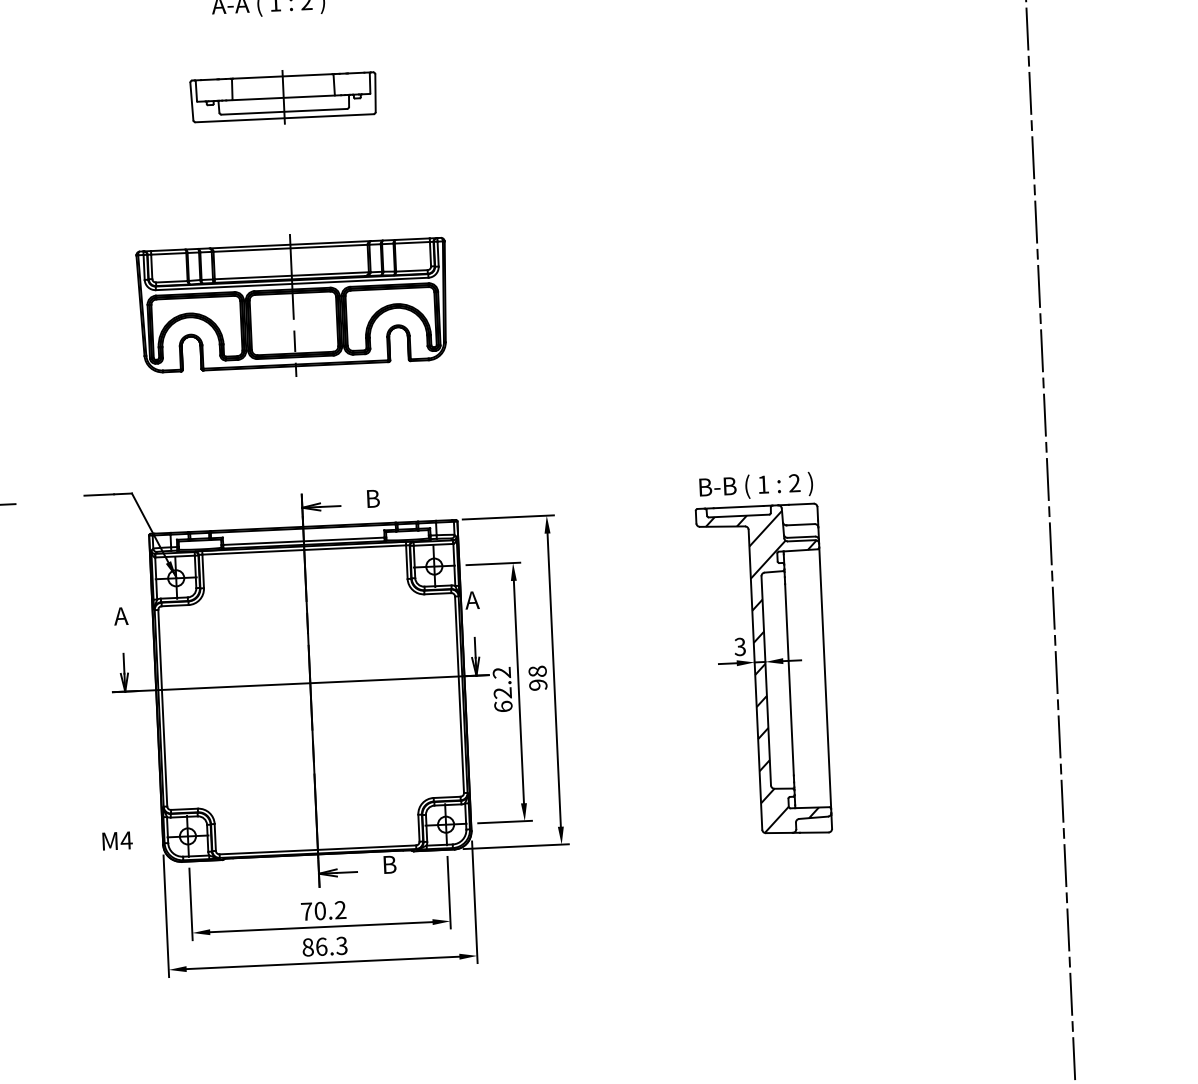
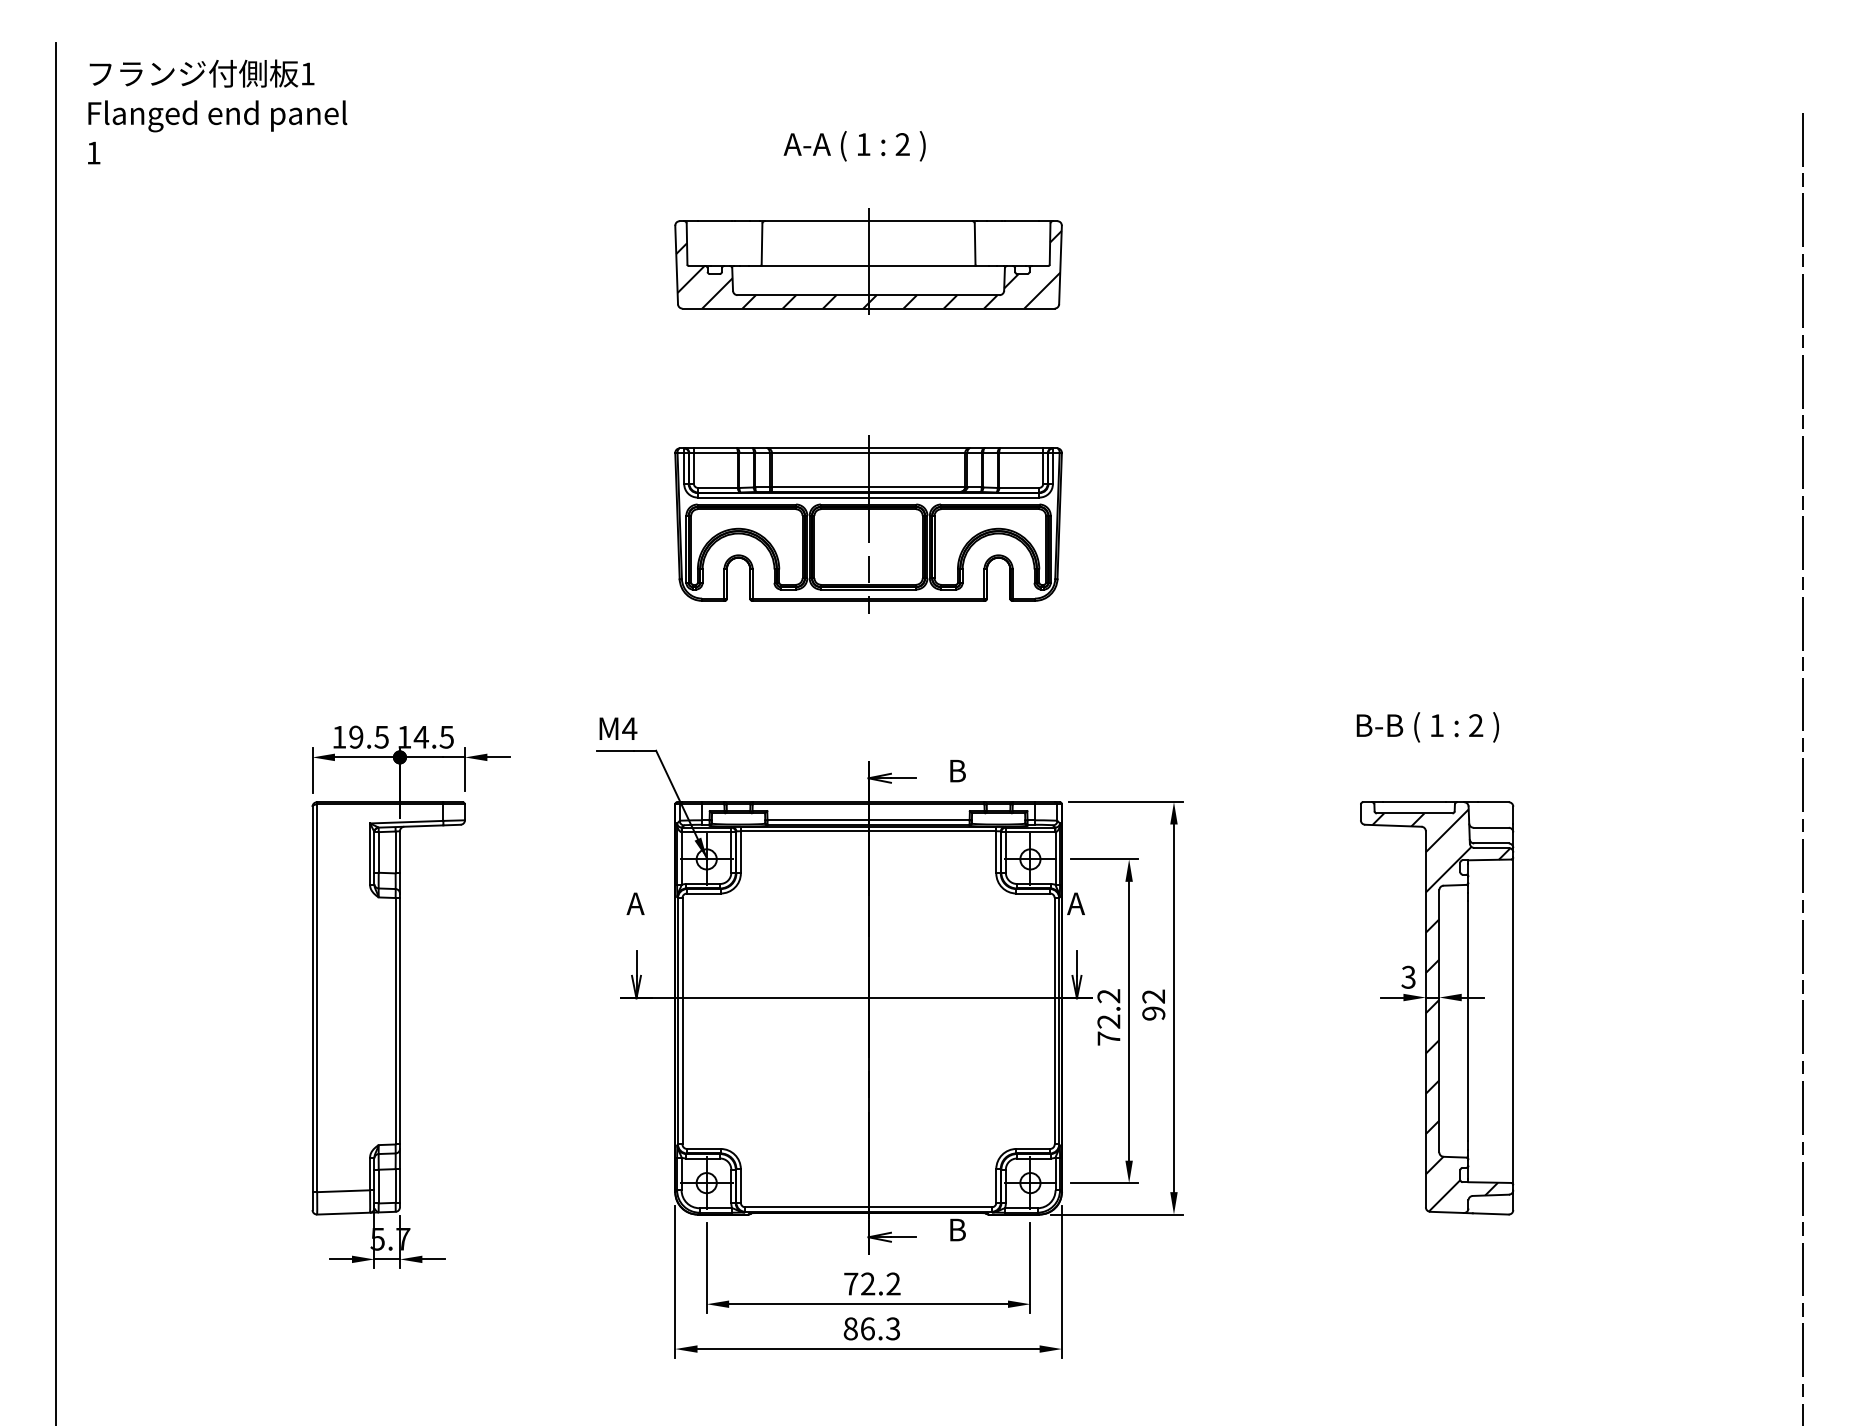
part: (283, 95) -> (868, 261), size x1.67
text: (755, 486) -> (1427, 727), moved
text: (537, 671) -> (1153, 996), 98 -> 92
text: (503, 706) -> (1108, 1038), 62.2 -> 72.2
text: (117, 840) -> (618, 728), moved
text: (320, 910) -> (868, 1283), 70.2 -> 72.2

